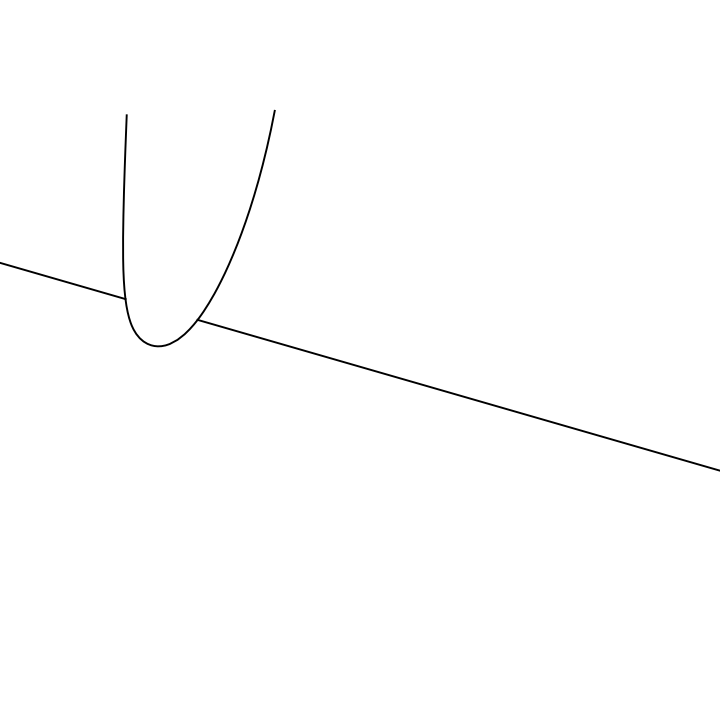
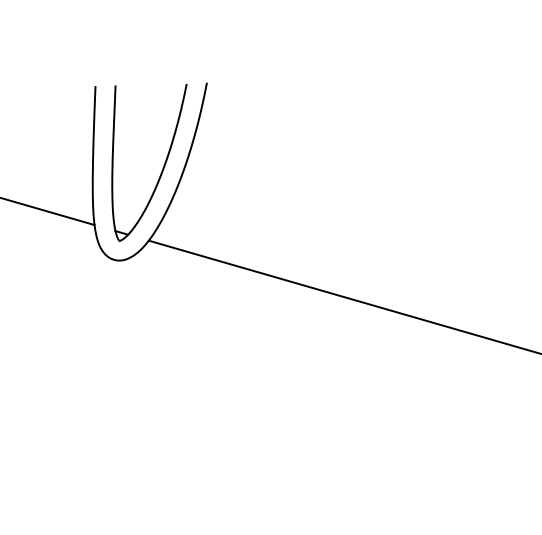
part: (217, 219) -> (163, 165), added

